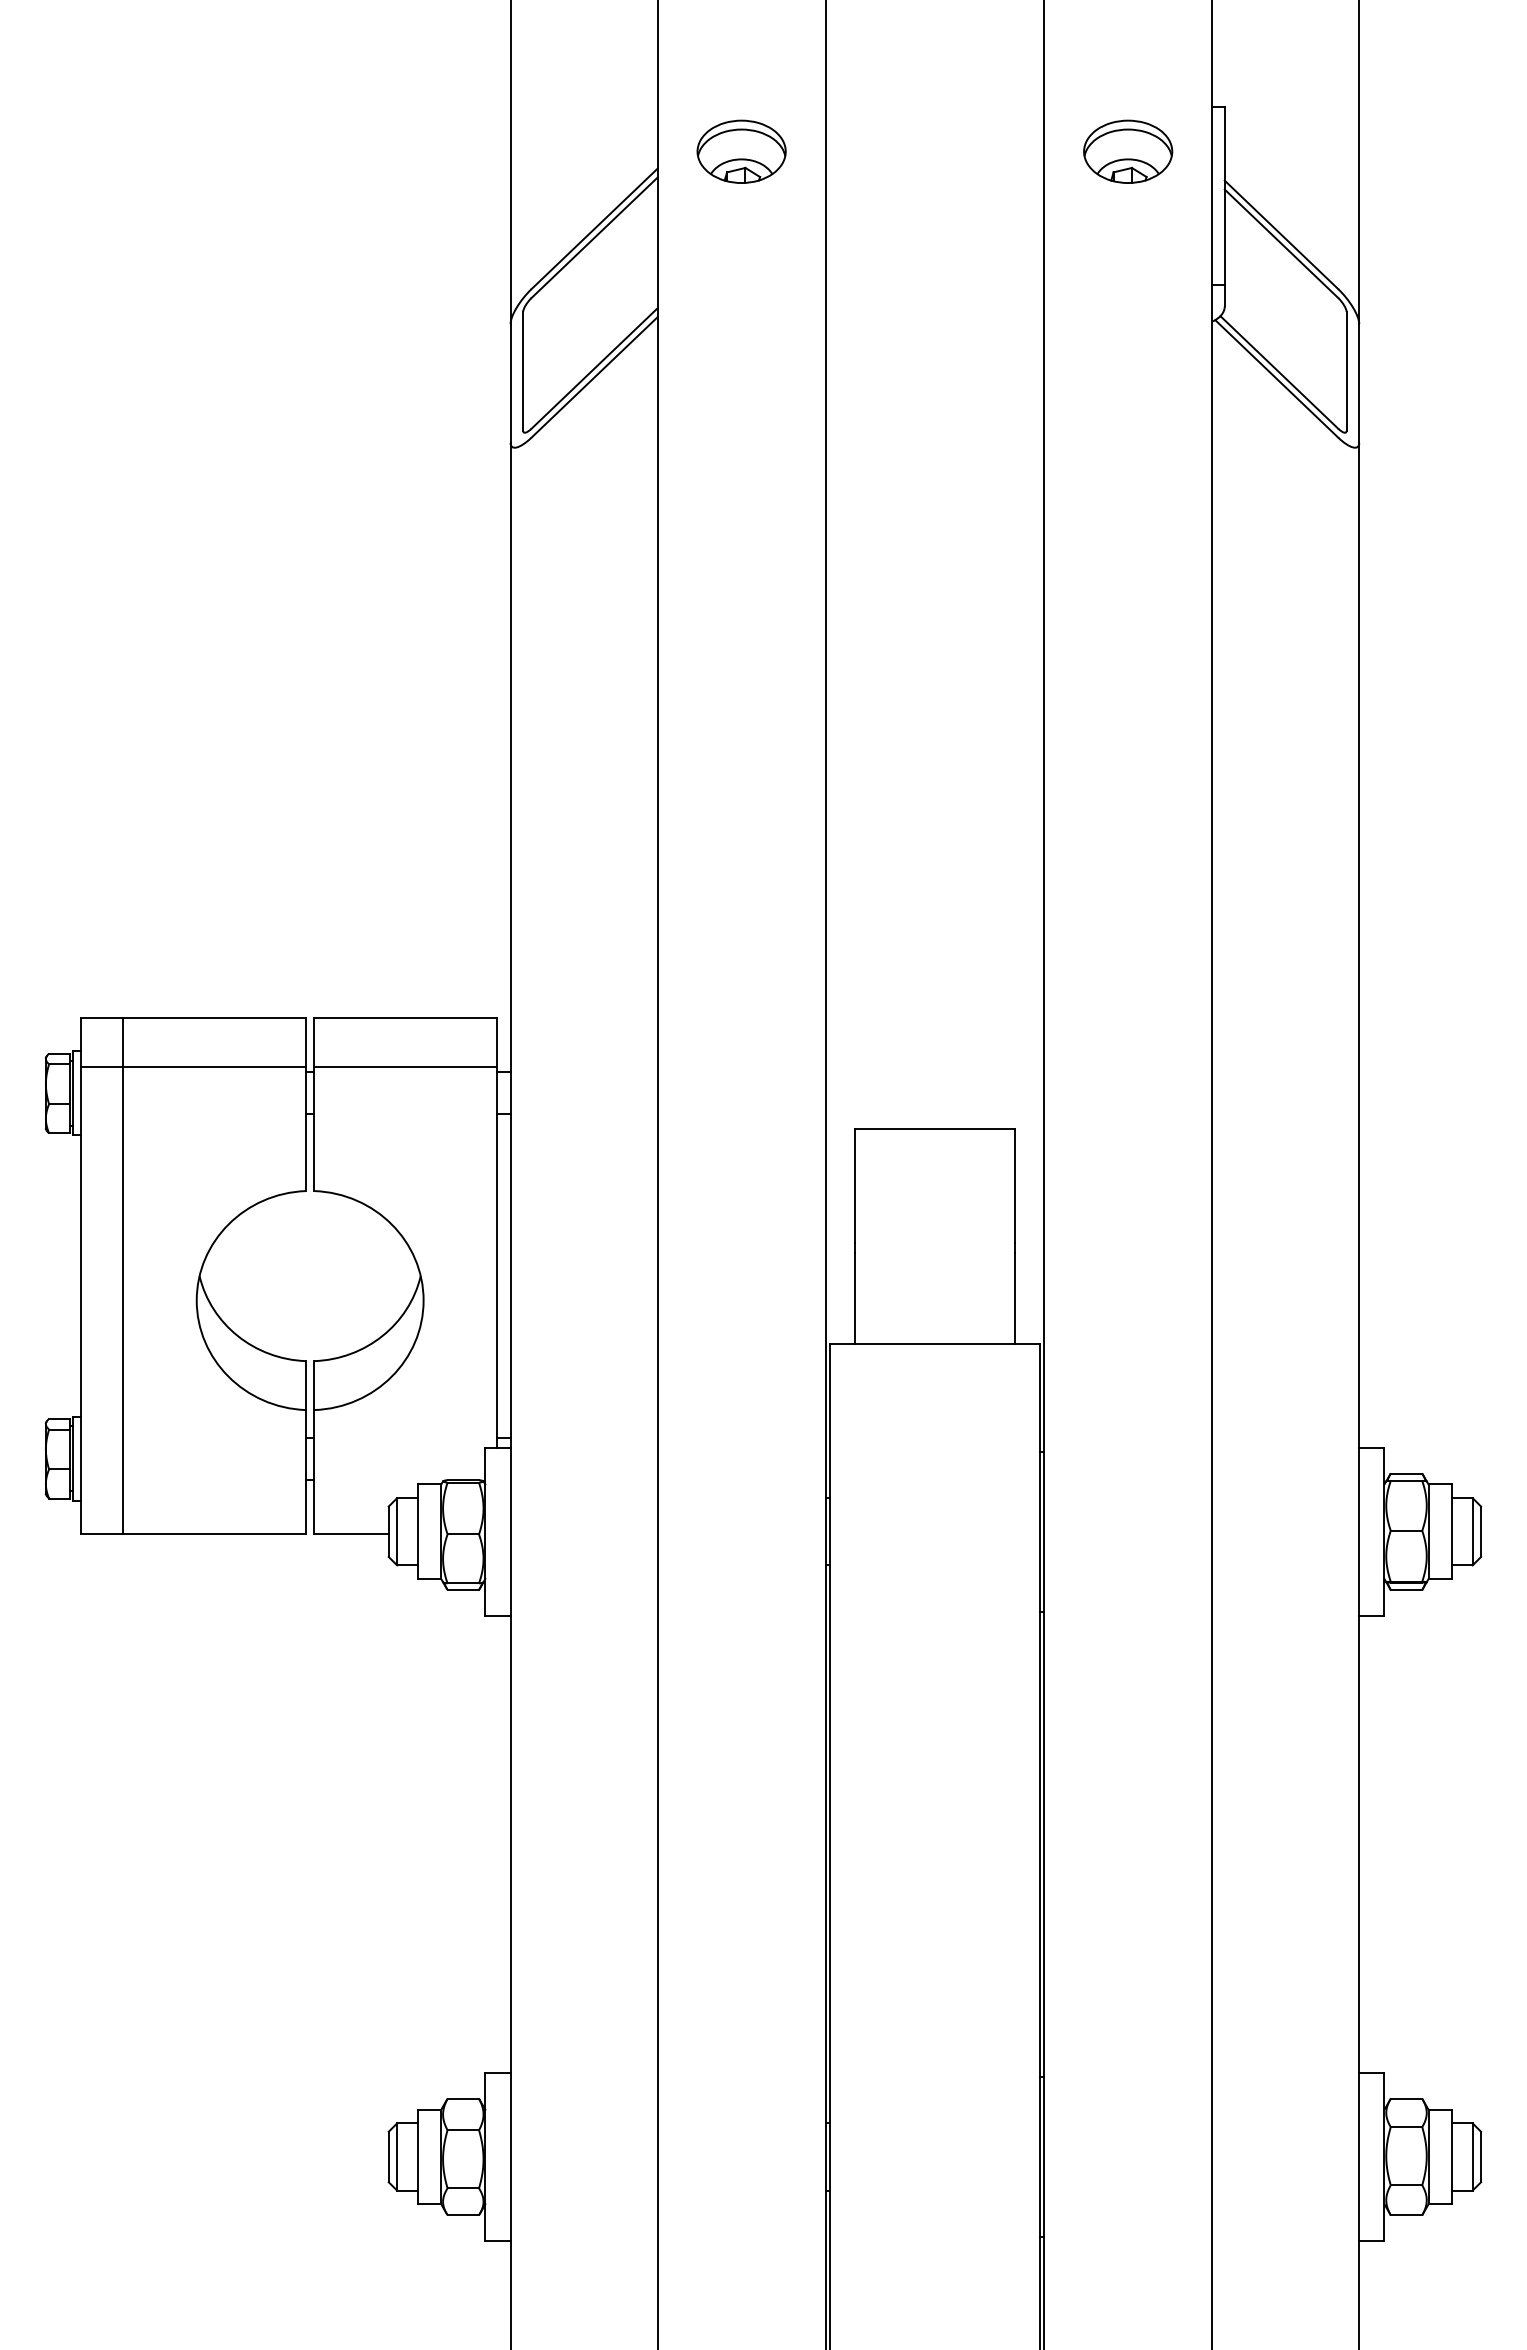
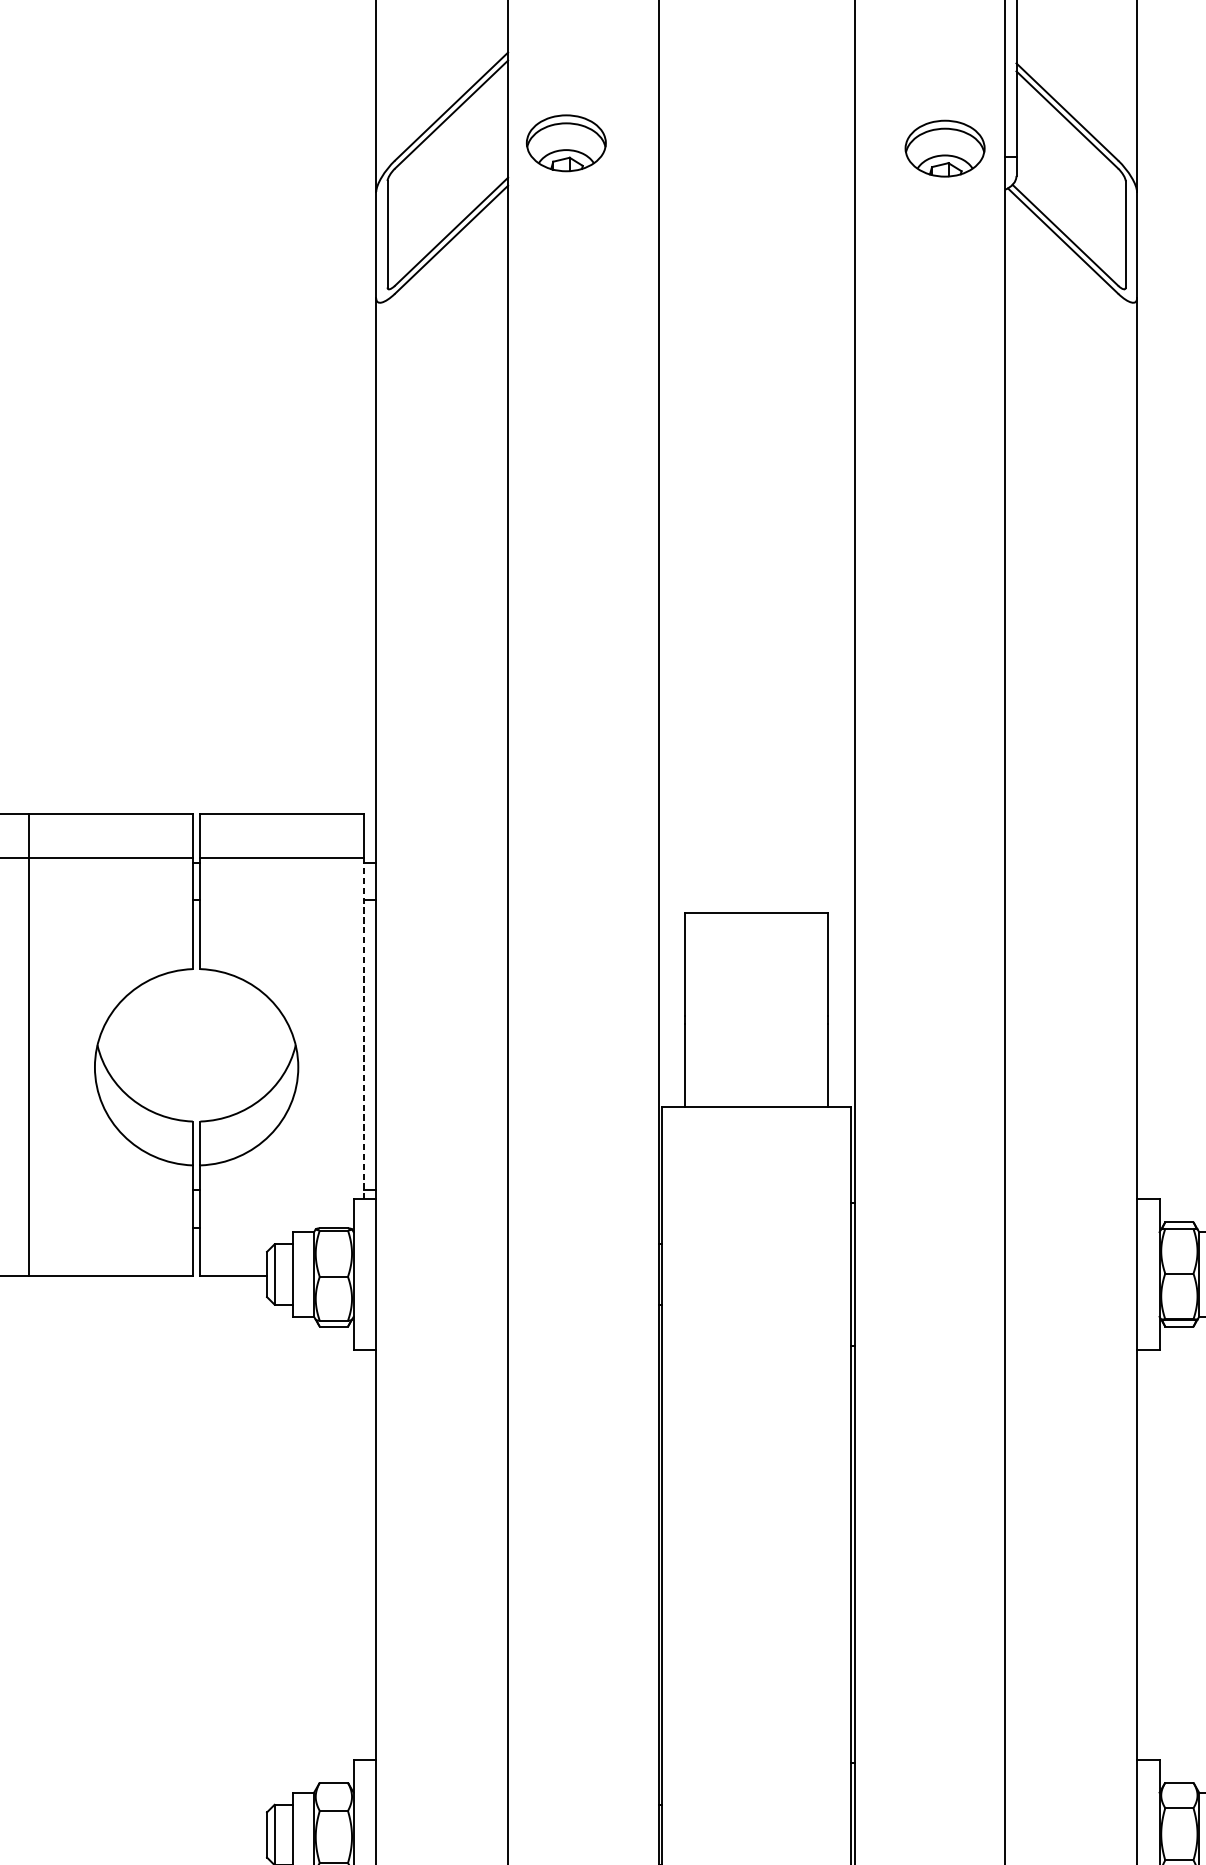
part: (741, 151) -> (566, 143), moved
part: (1128, 151) -> (945, 148), moved
line: (497, 1257) -> (364, 1028), solid -> dashed

